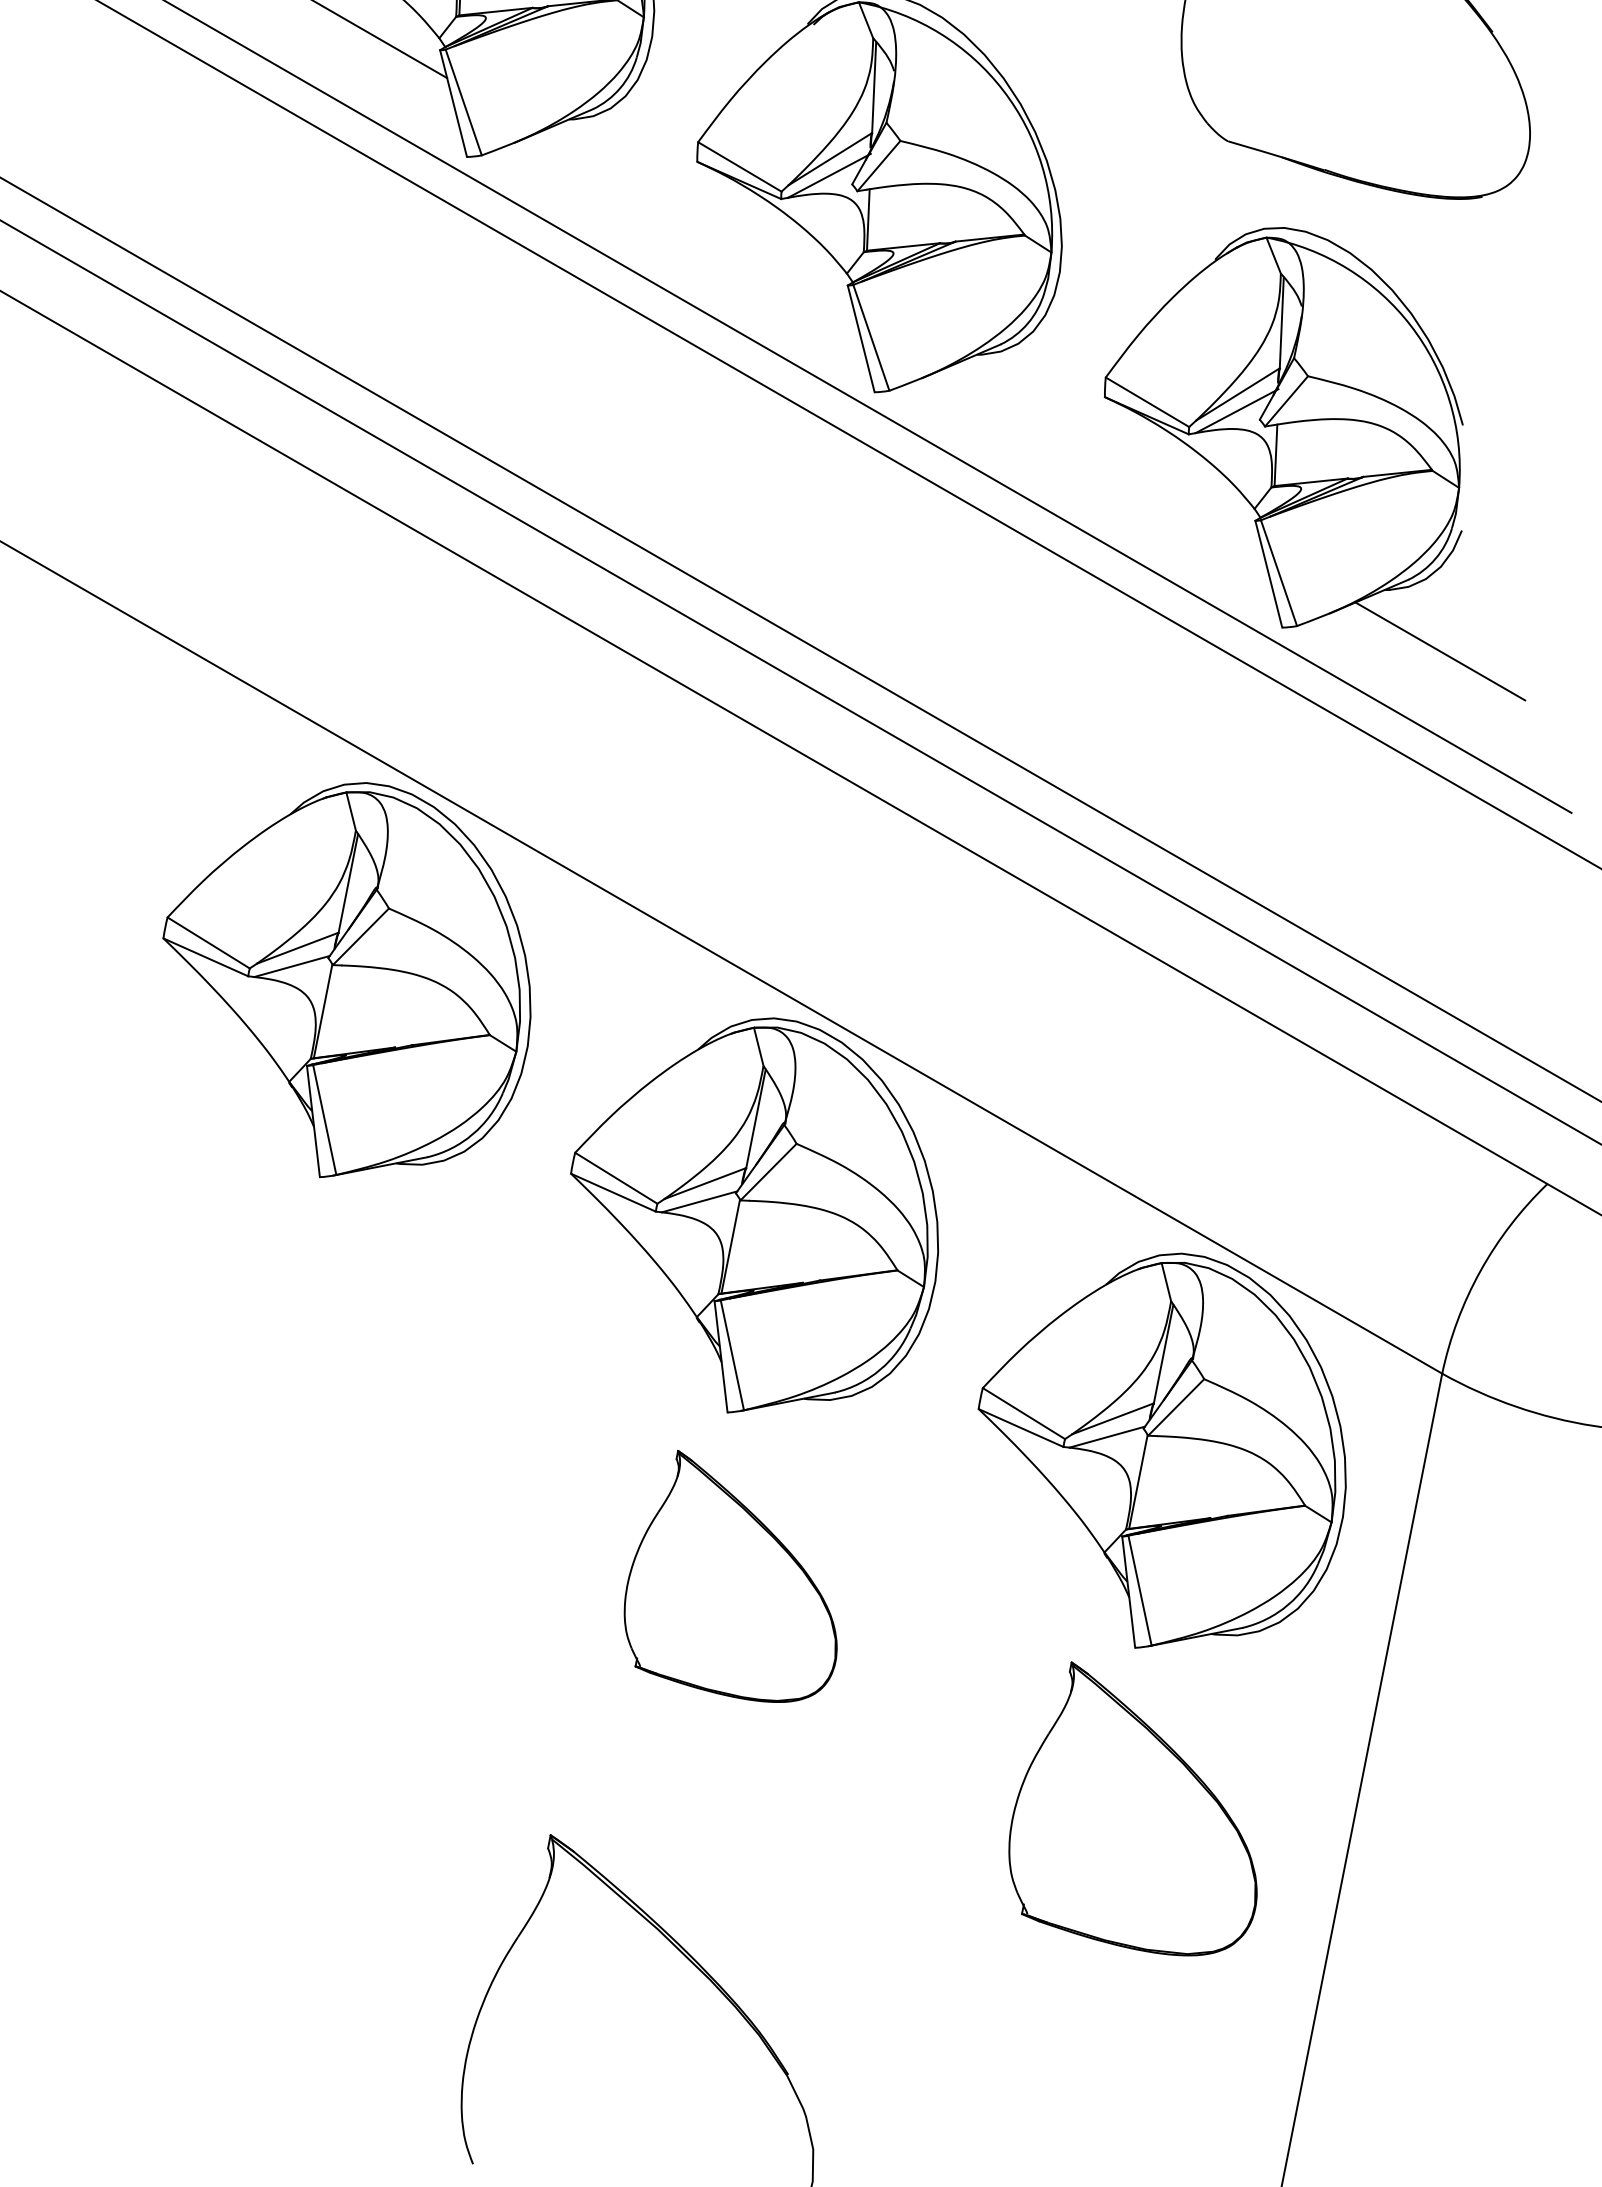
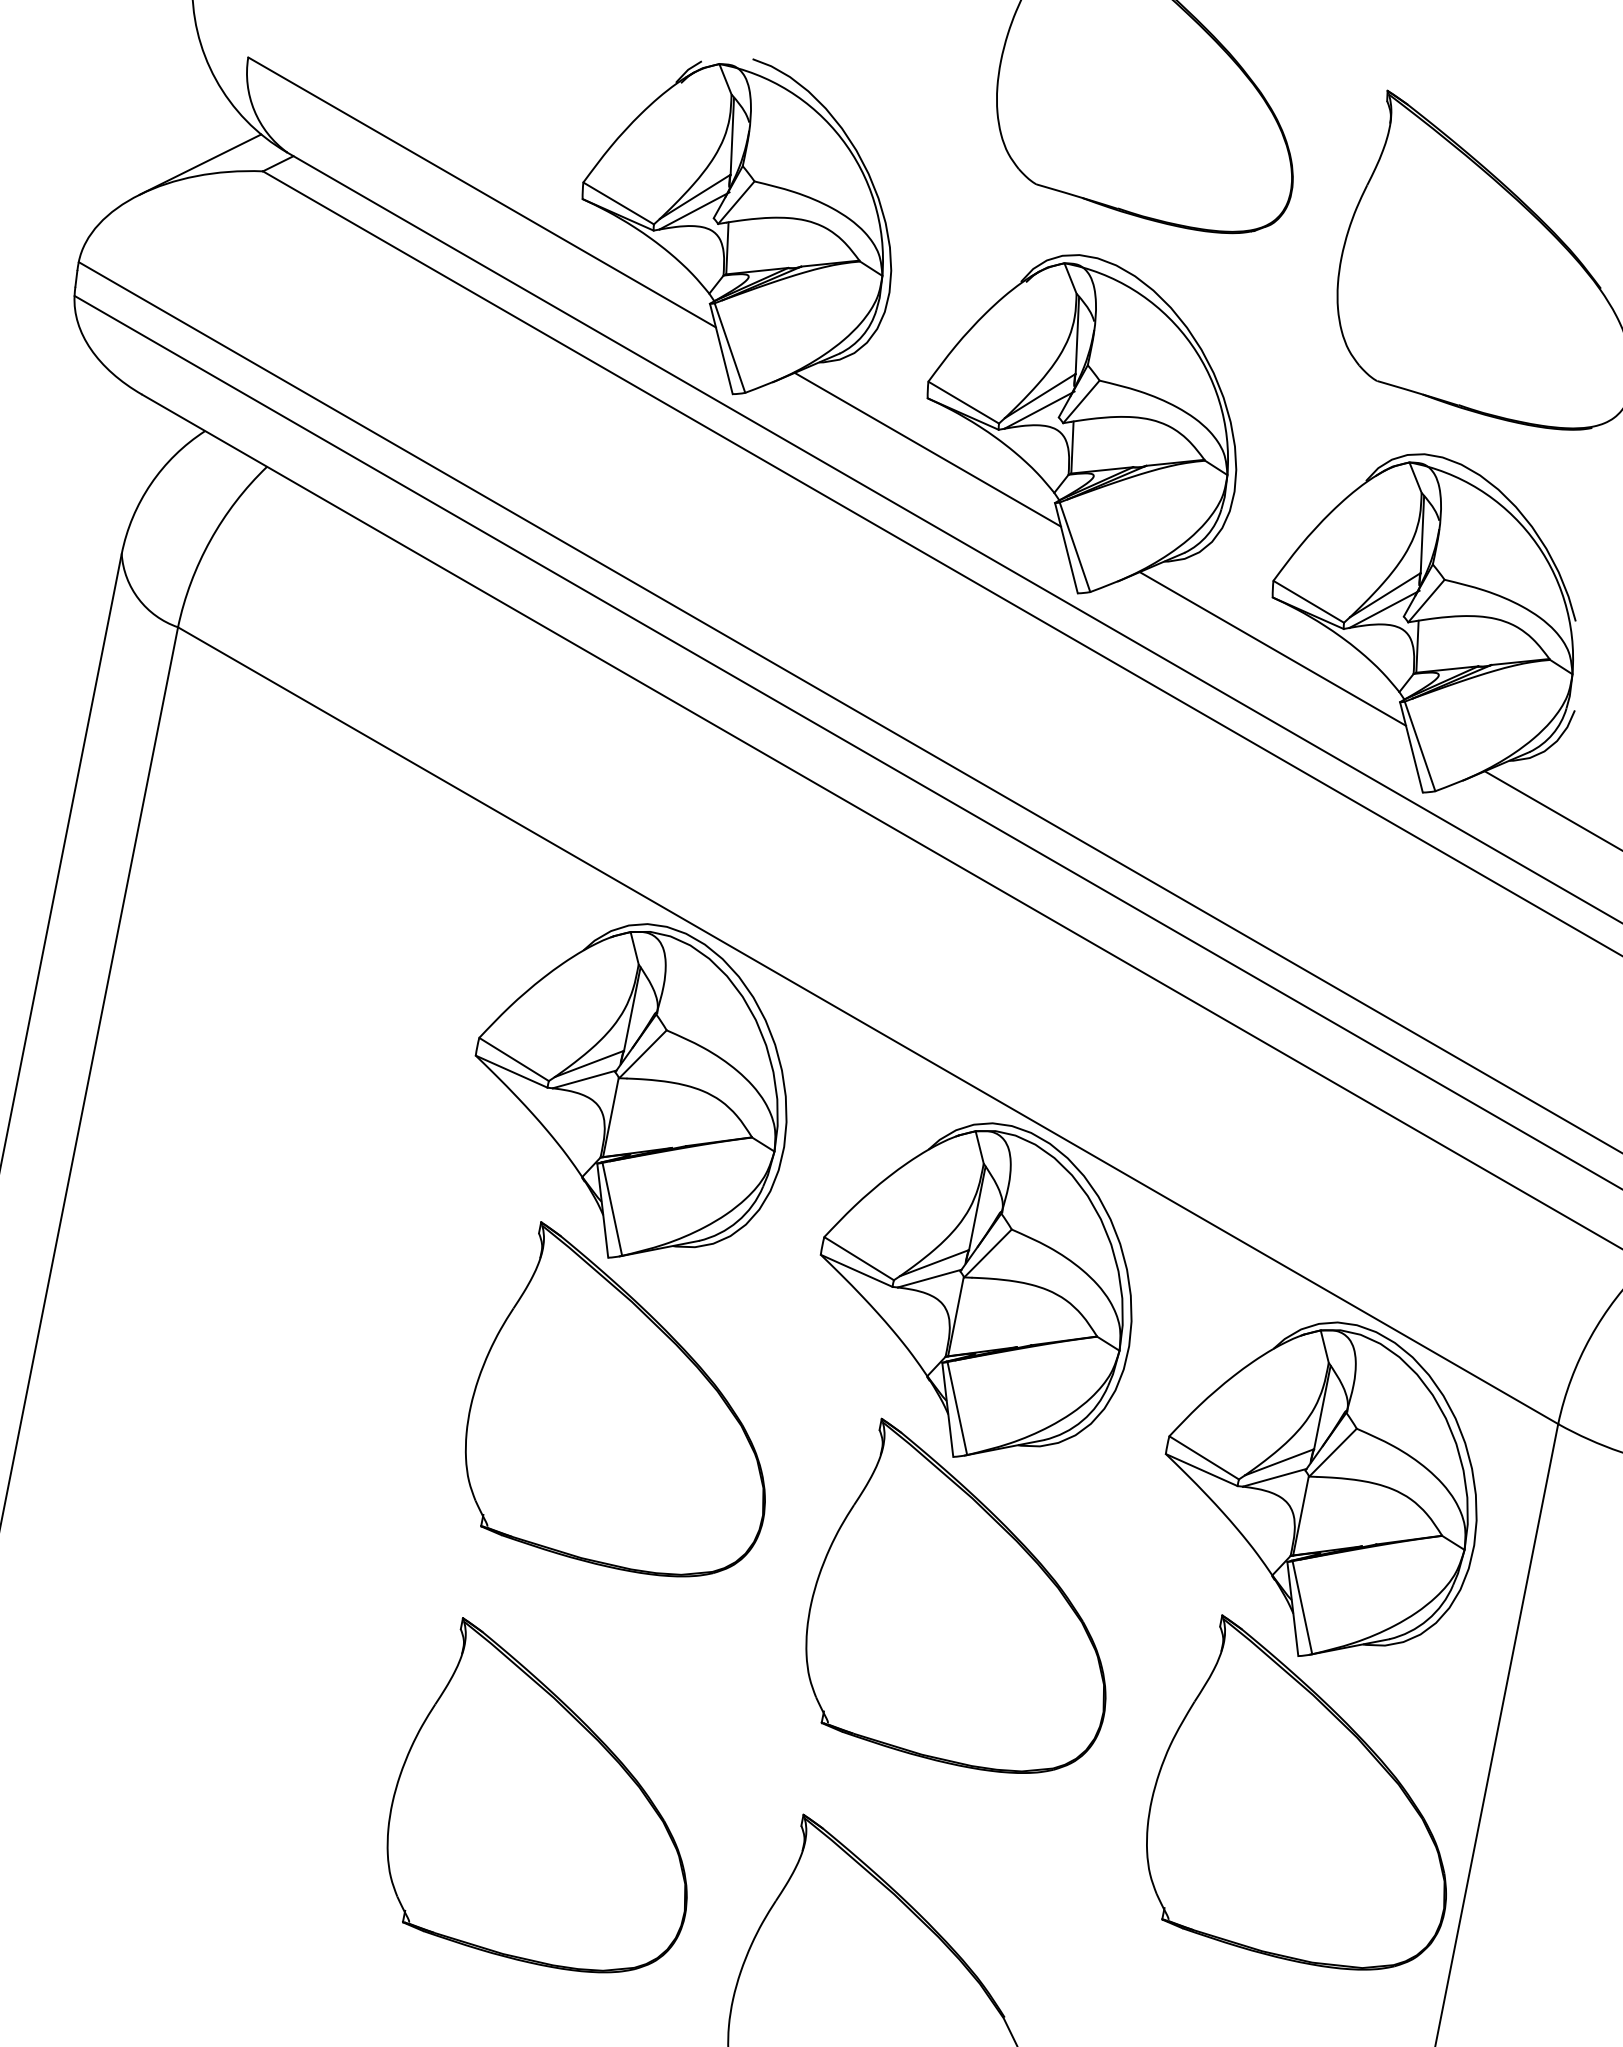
line: (697, 222) -> (927, 449), added
line: (1104, 457) -> (1272, 648), added
part: (327, 1344) -> (614, 1399), added
part: (730, 1576) -> (955, 1595), size x1.67
part: (1133, 1808) -> (1296, 1792), size x1.43
part: (235, 1812) -> (536, 1795), added

